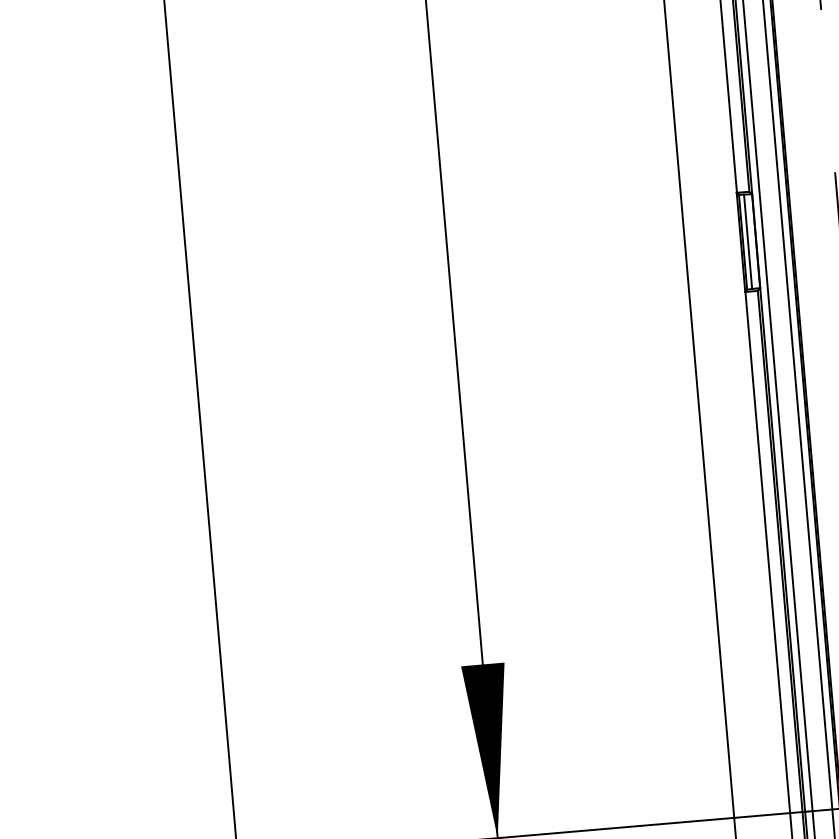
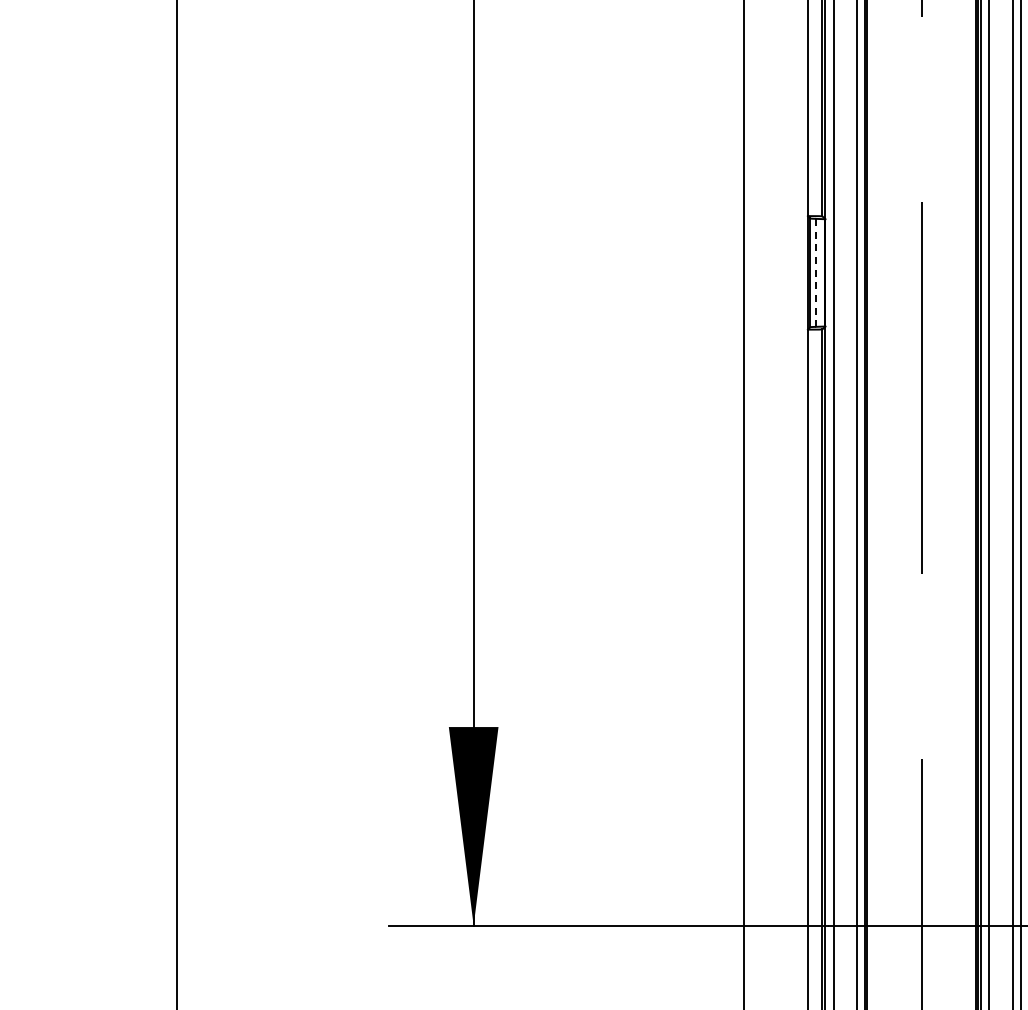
line: (748, 241) -> (816, 272), solid -> dashed

